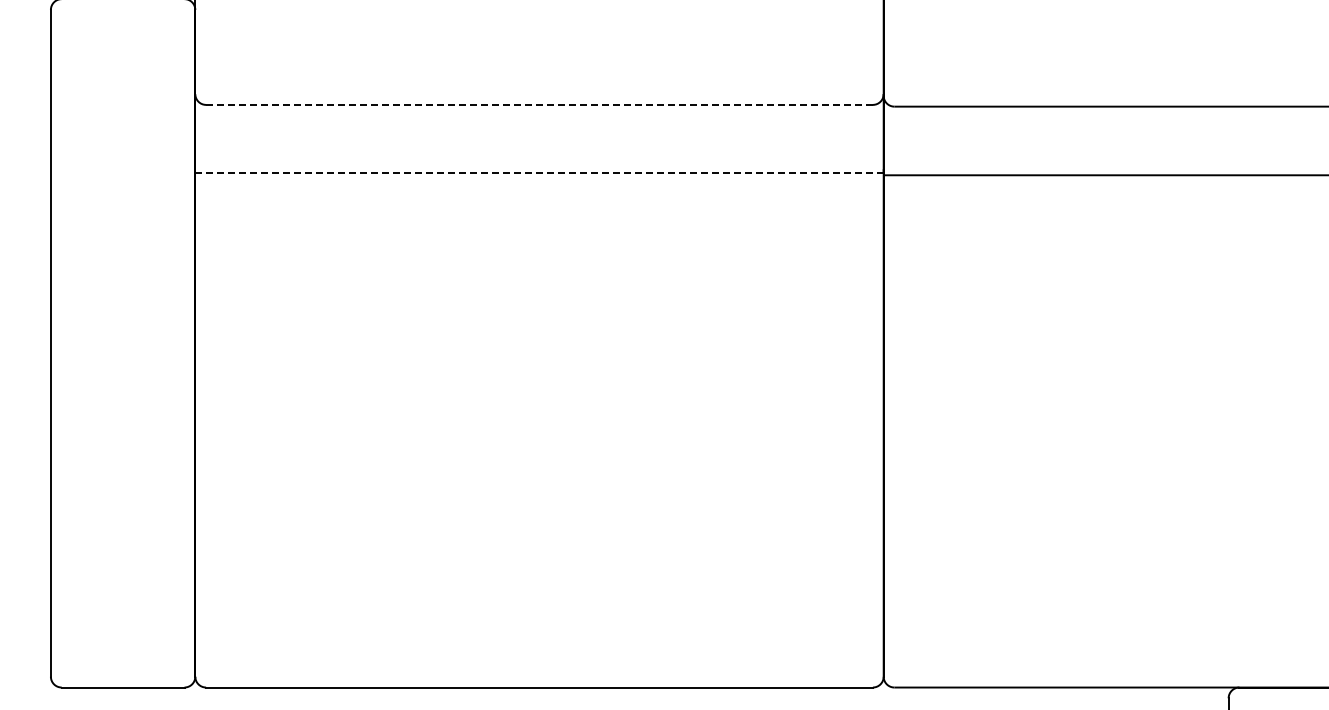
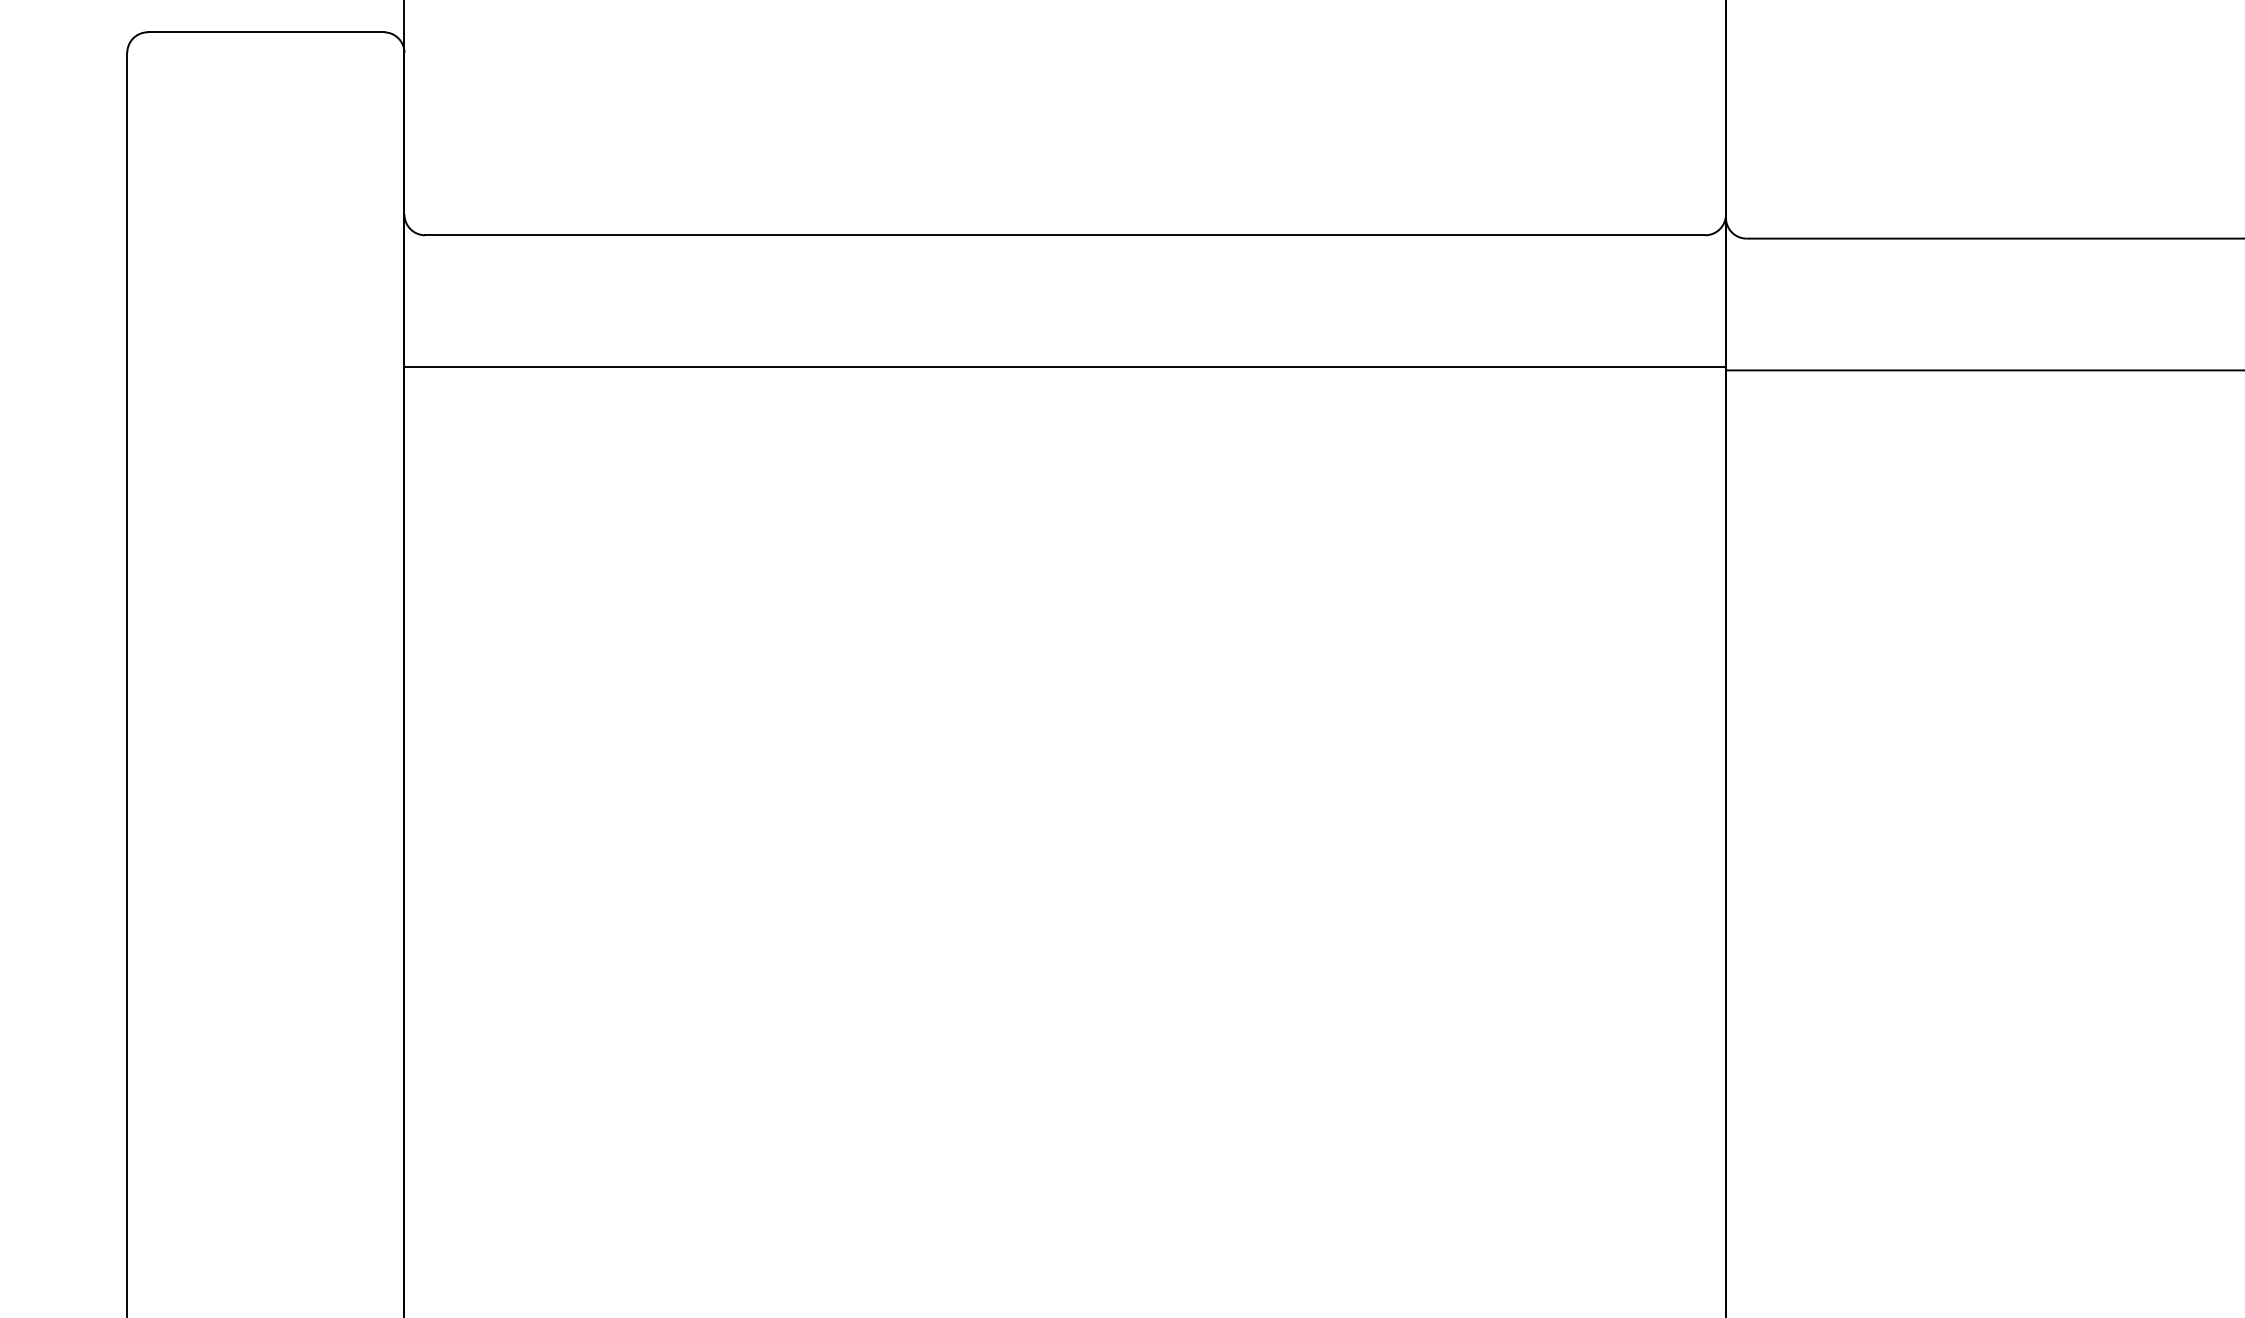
line: (539, 104) -> (1065, 234), dashed -> solid
line: (539, 173) -> (1065, 366), dashed -> solid

